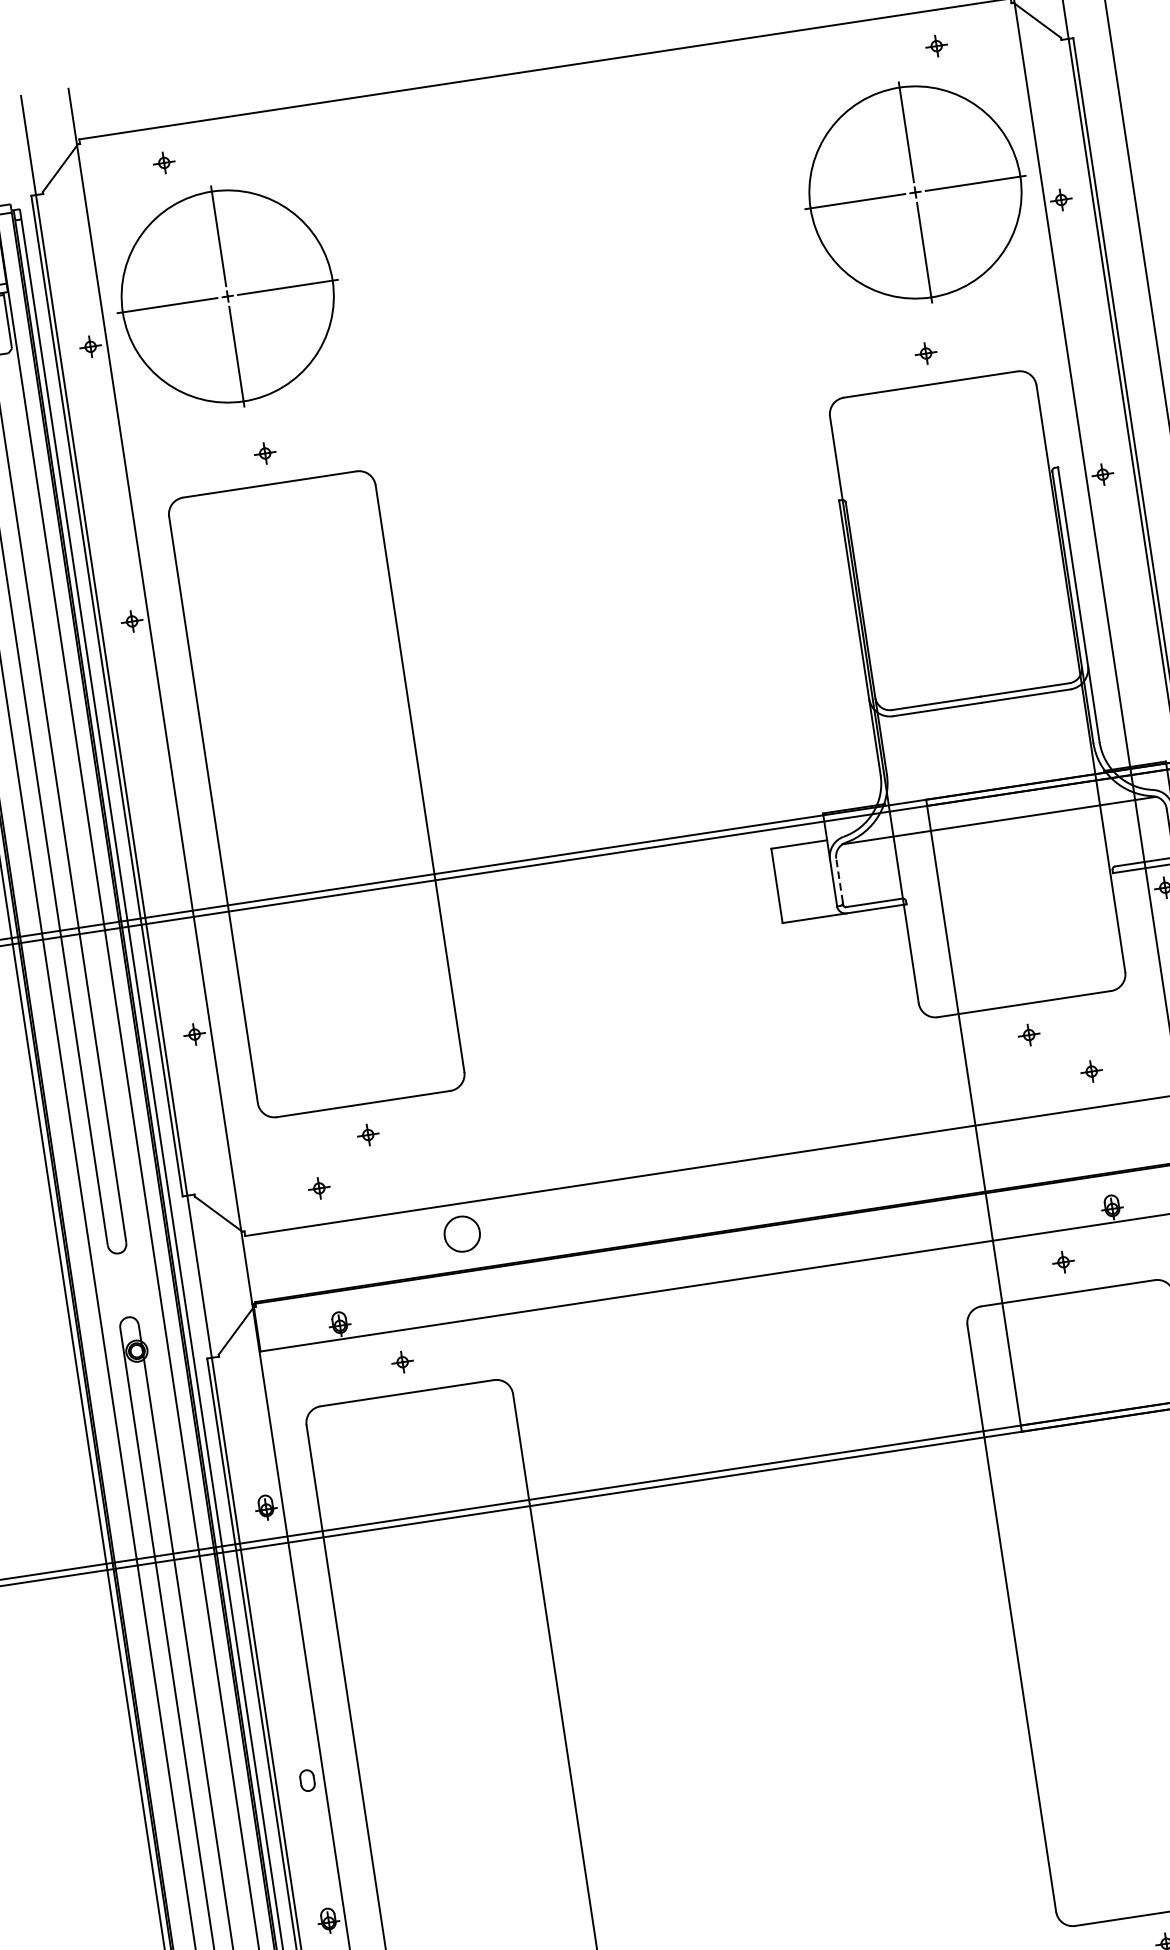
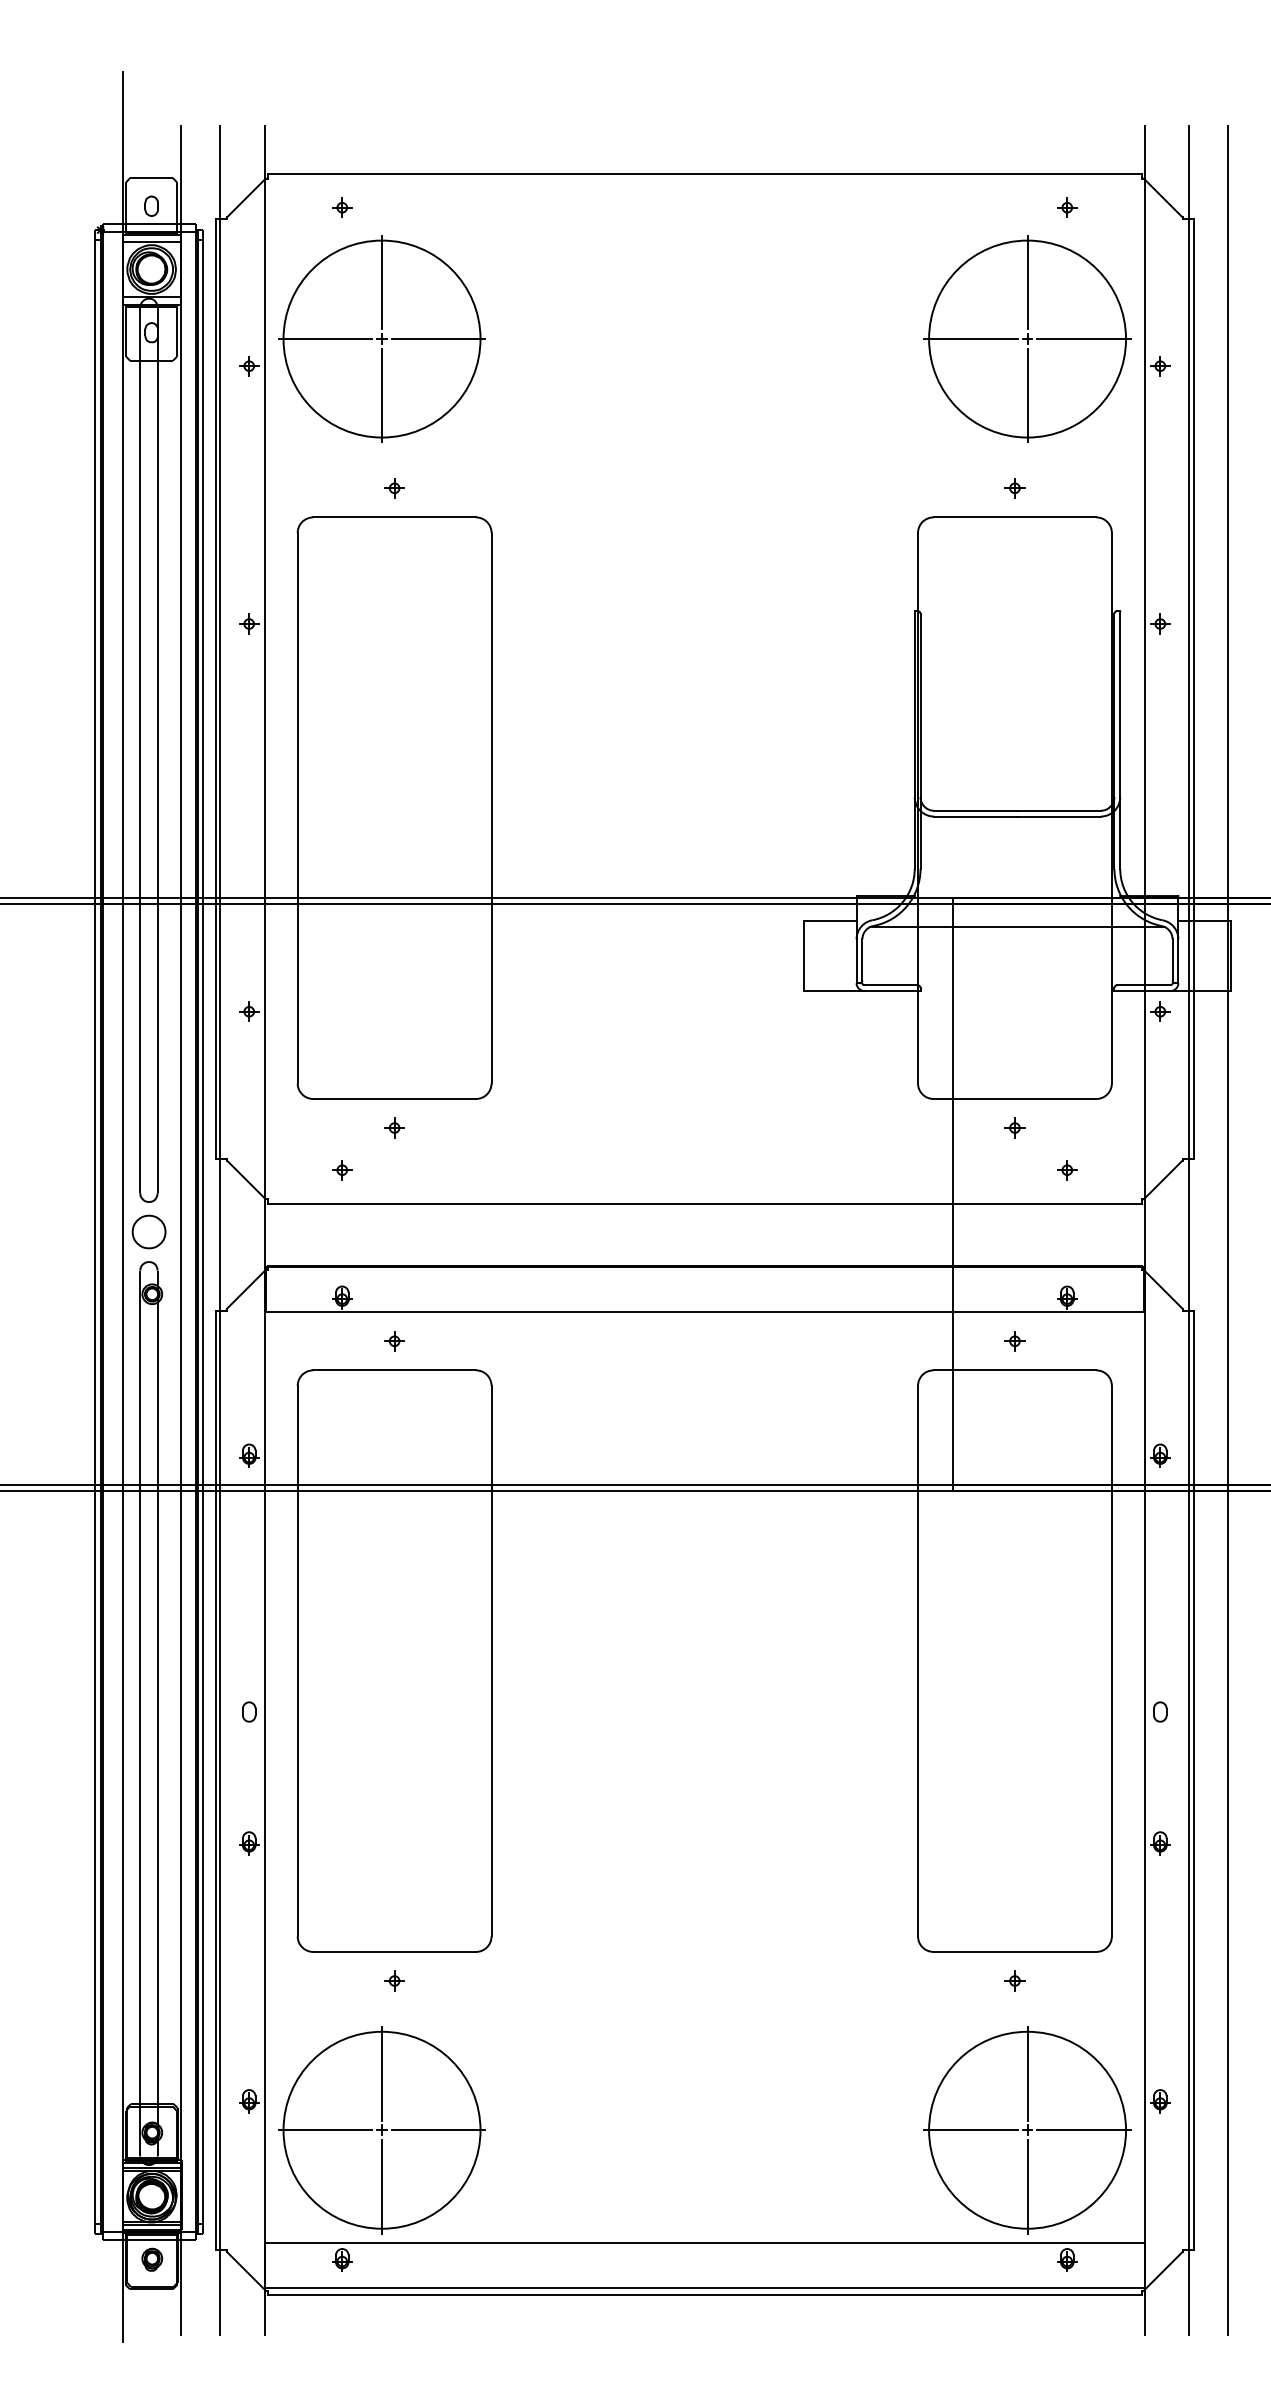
line: (839, 880) -> (862, 959), dashed -> solid
part: (461, 1233) -> (148, 1231), moved

